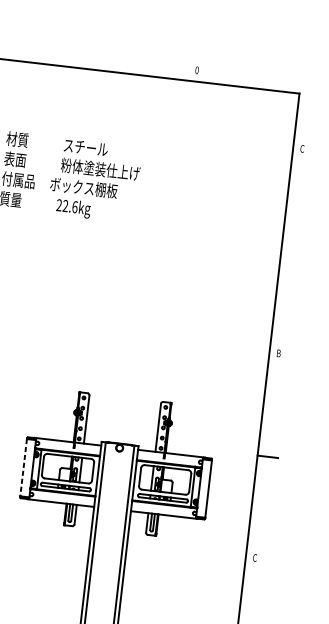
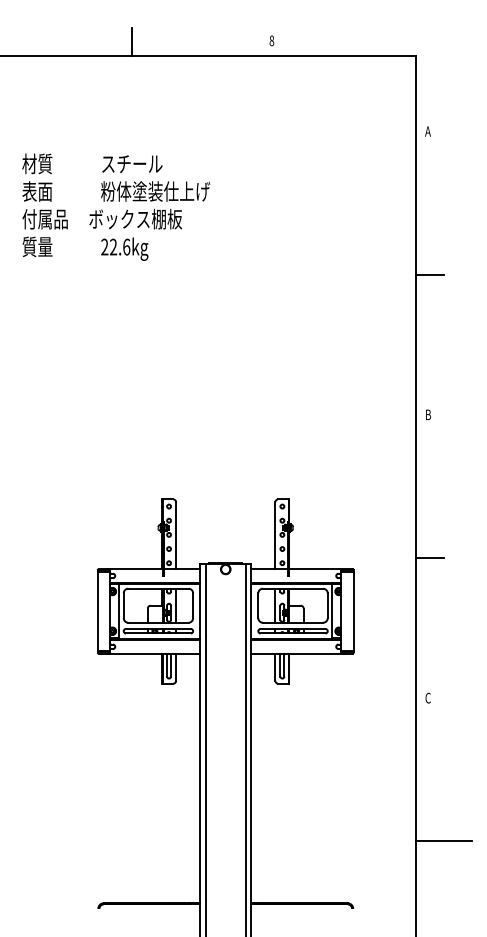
line: (96, 59) -> (132, 42), added
text: (196, 70) -> (271, 40), 0 -> 8
text: (301, 148) -> (427, 131), C -> A
line: (291, 252) -> (429, 274), added
line: (23, 467) -> (97, 611), dashed -> solid

